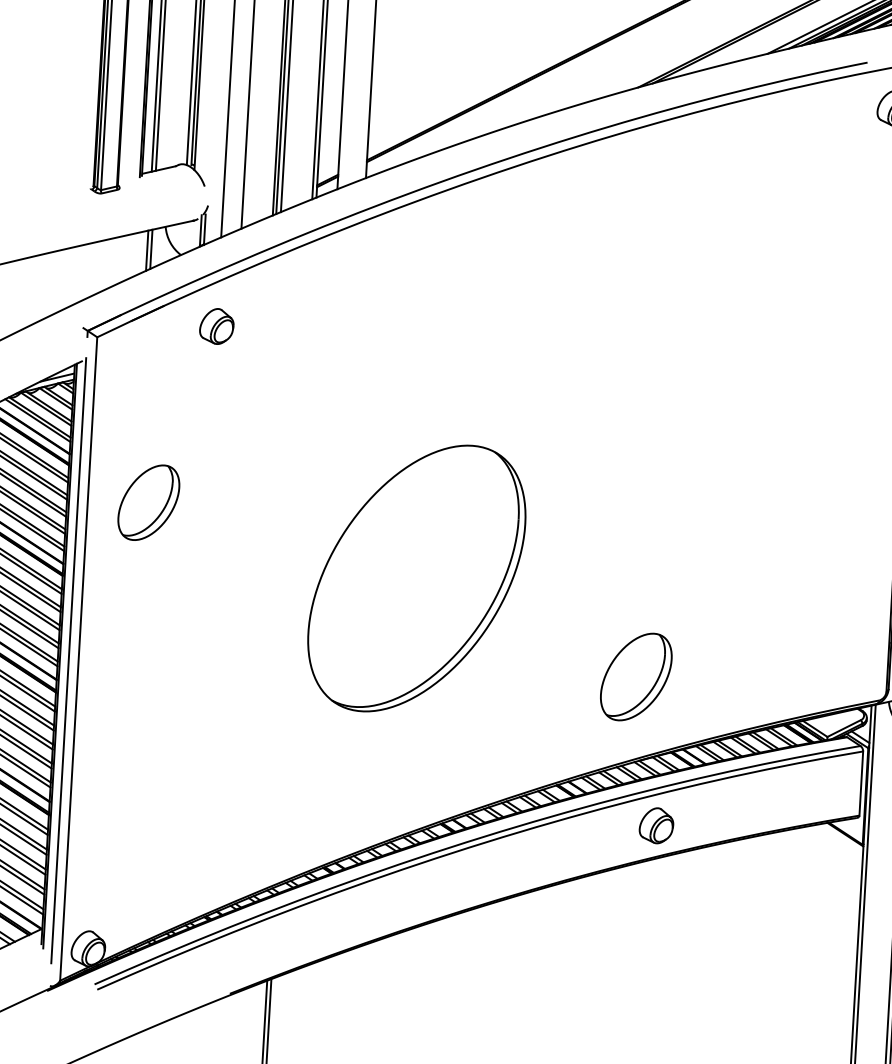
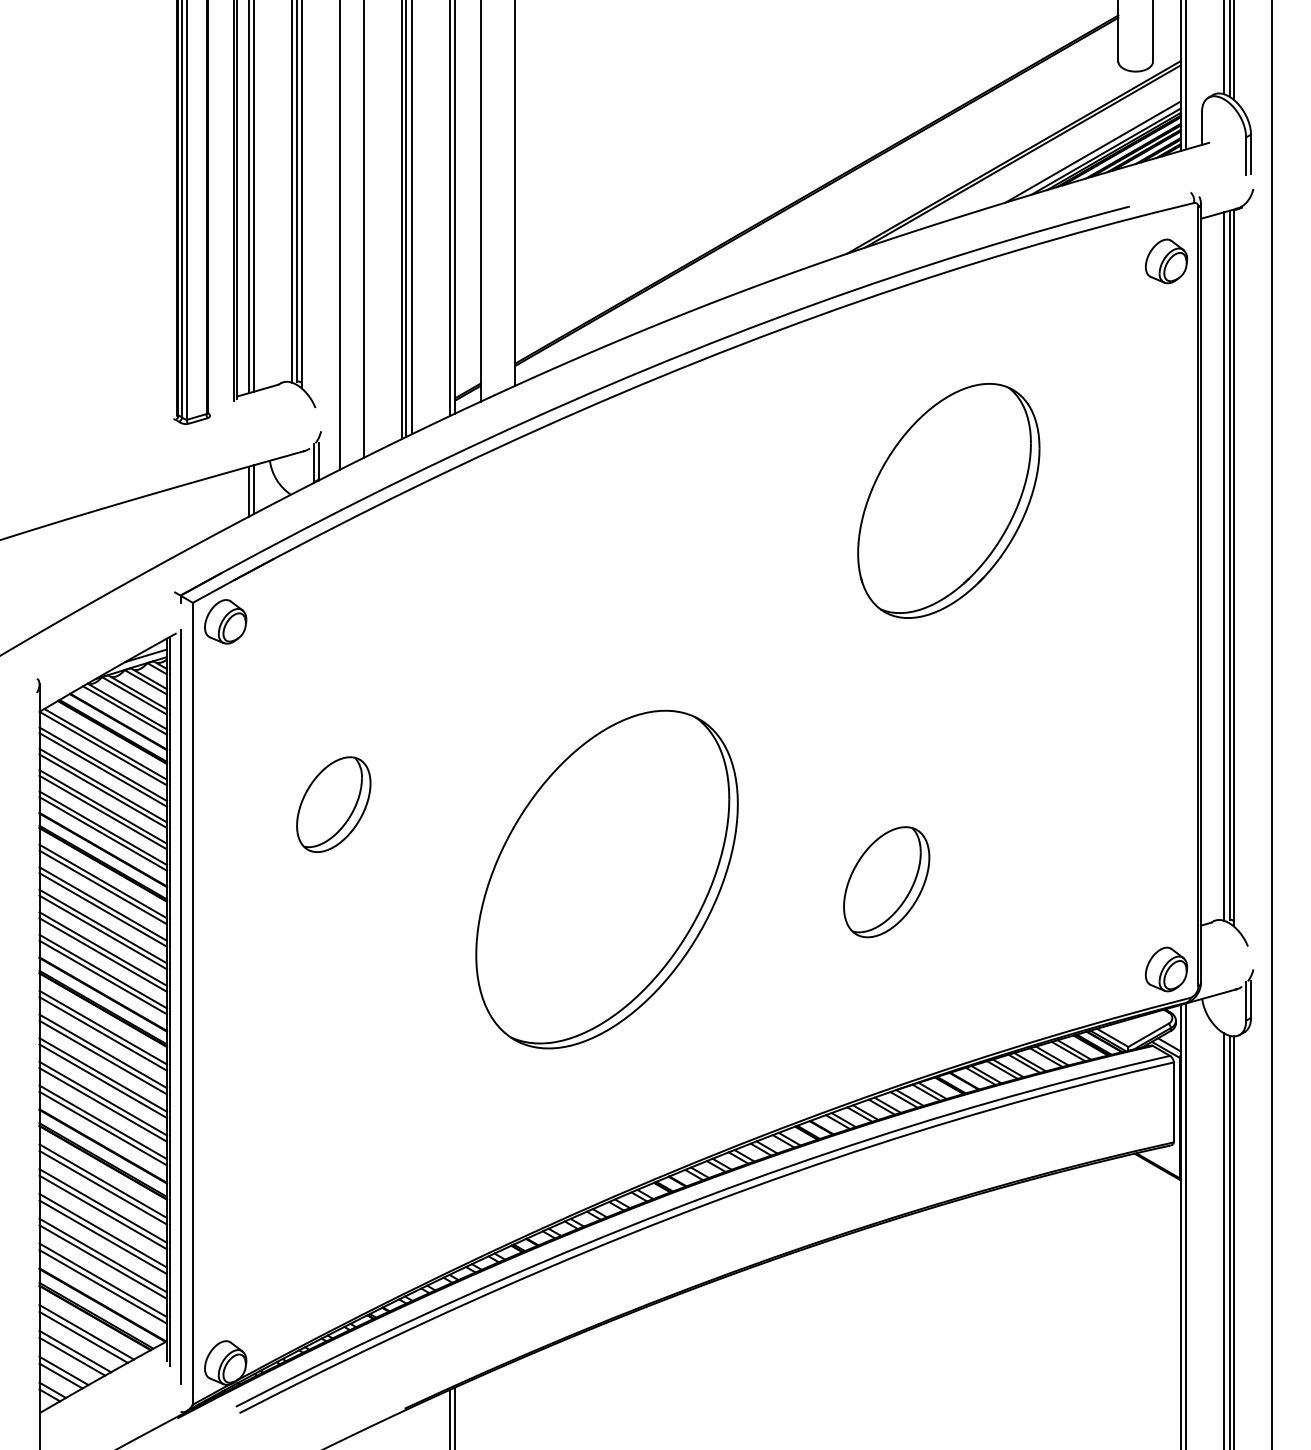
part: (708, 290) -> (948, 500), added
part: (216, 326) -> (225, 621), moved
part: (148, 502) -> (333, 804), moved
part: (636, 677) -> (886, 882), moved
part: (656, 825) -> (1166, 969), moved

